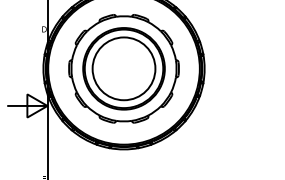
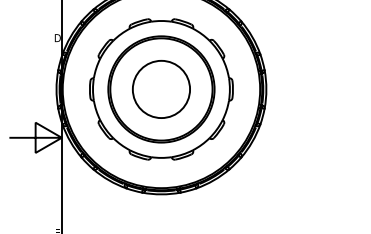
circle: (123, 68) -> (160, 89), size x0.7

